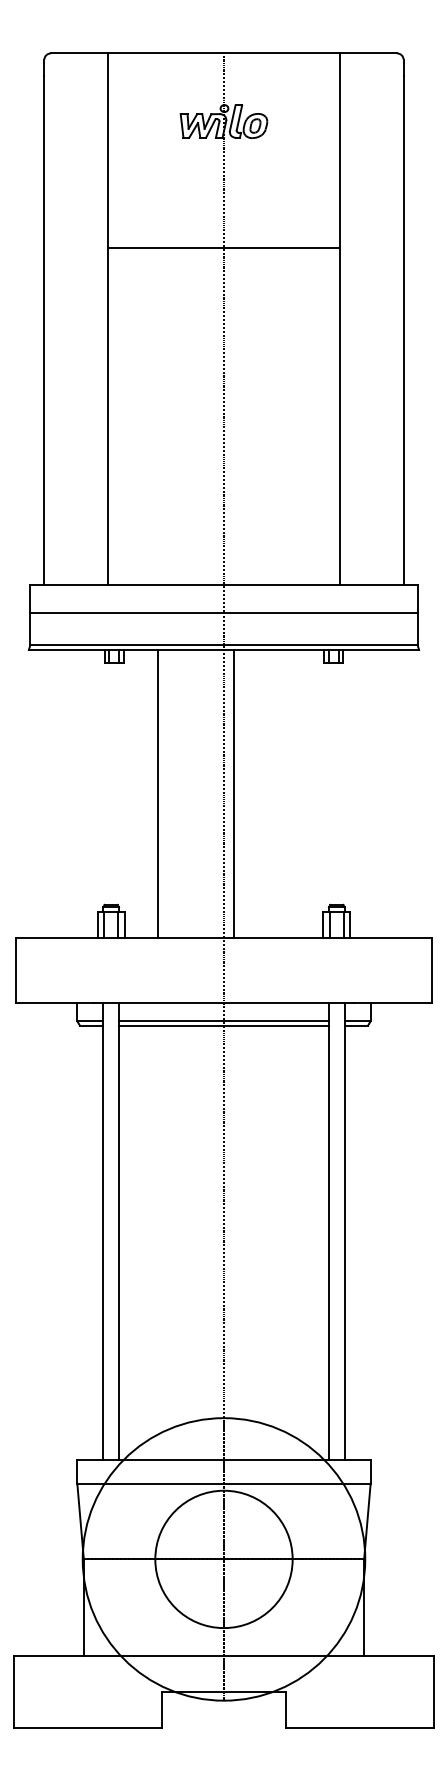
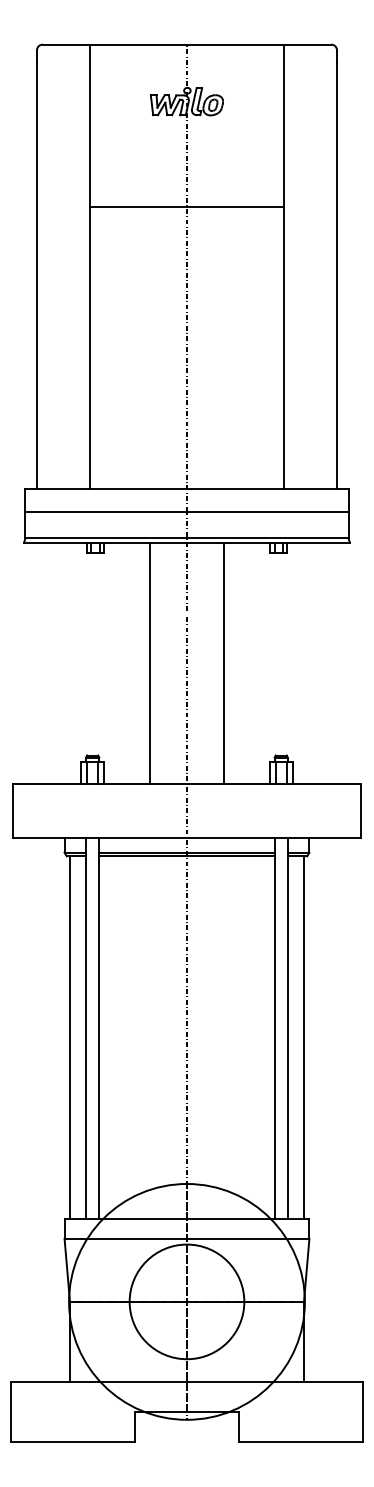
line: (157, 793) -> (149, 662), moved
line: (234, 793) -> (224, 662), moved
line: (83, 1242) -> (69, 1037), added
line: (364, 1242) -> (304, 1037), added

